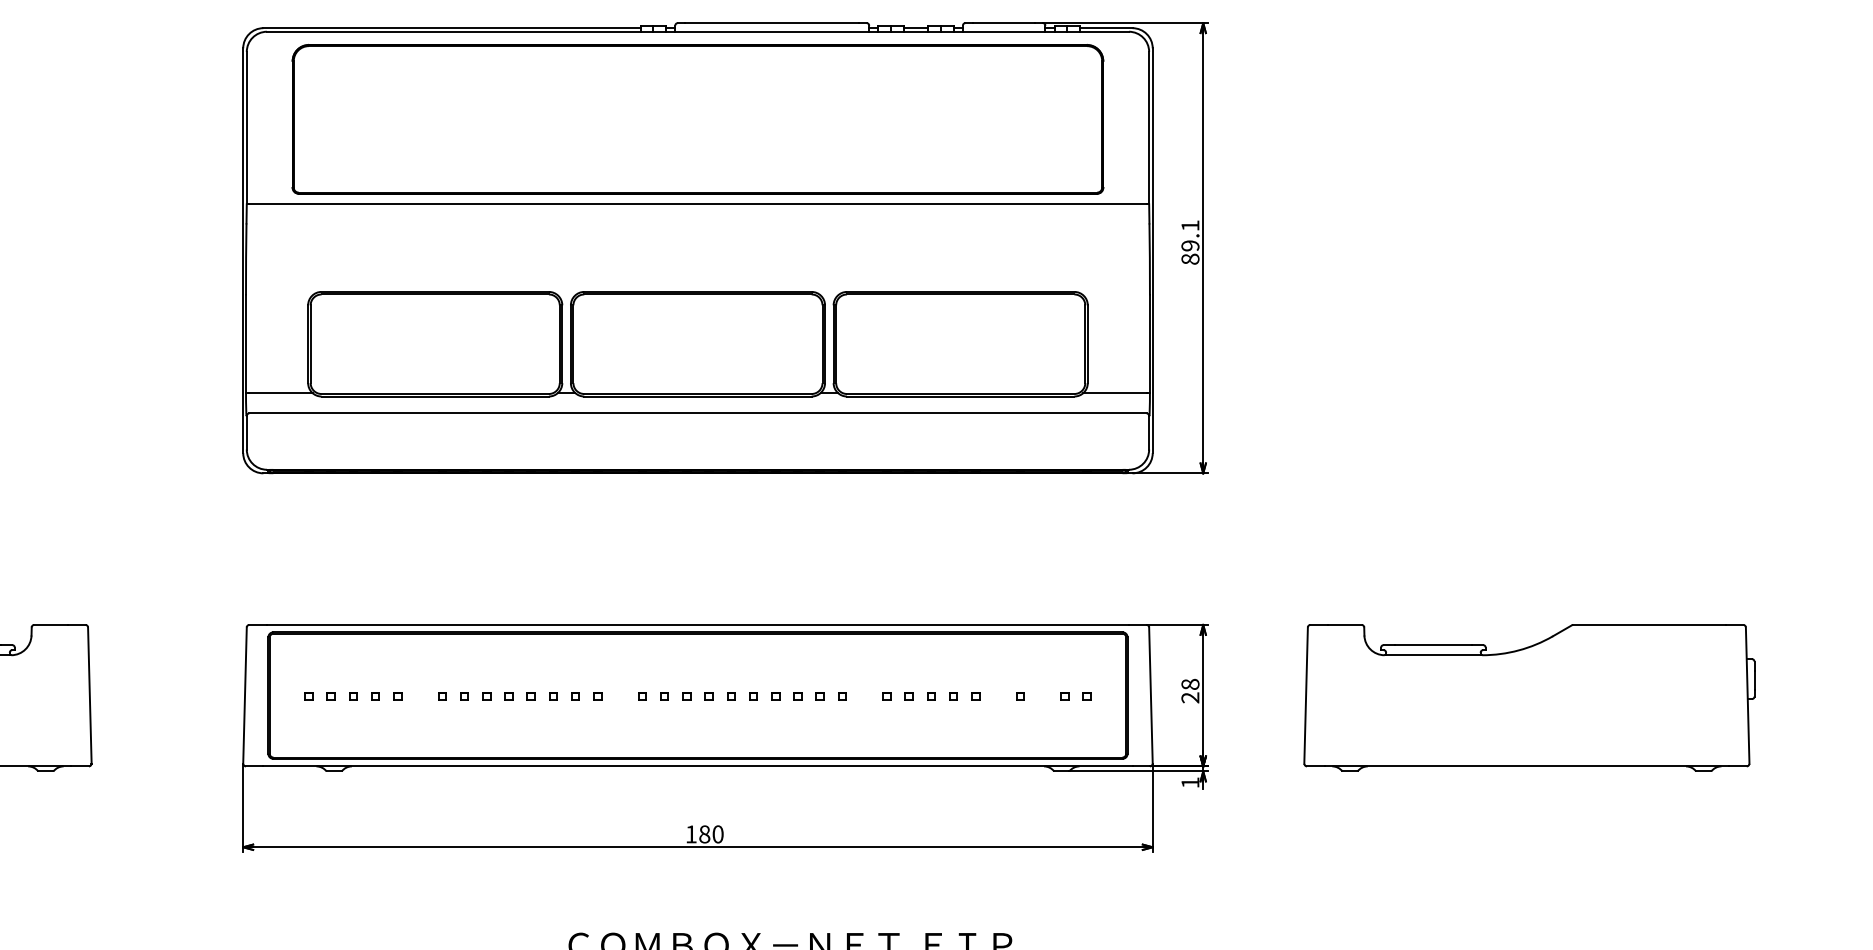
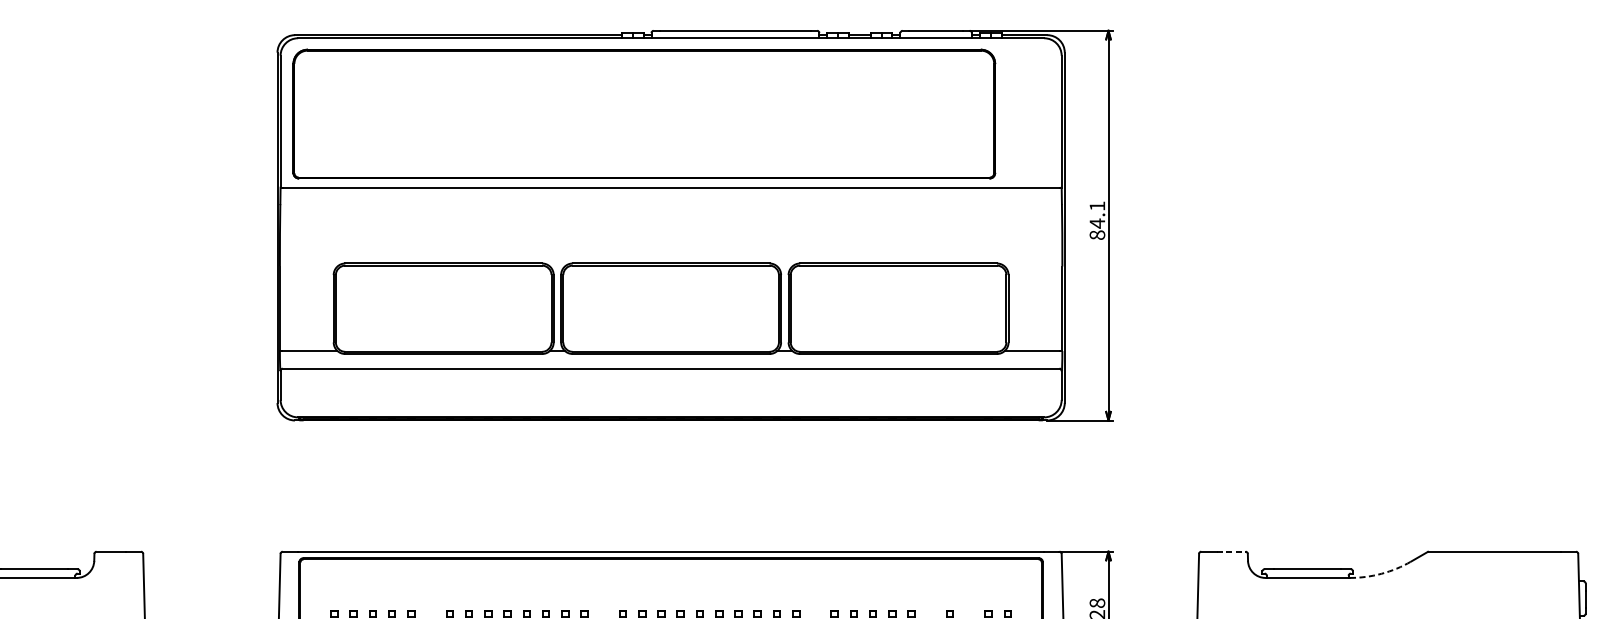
part: (697, 119) -> (643, 114), moved
text: (1190, 245) -> (1097, 223), 89.1 -> 84.1
line: (1344, 624) -> (1230, 551), solid -> dashed
arc: (1518, 650) -> (1381, 573), solid -> dashed

